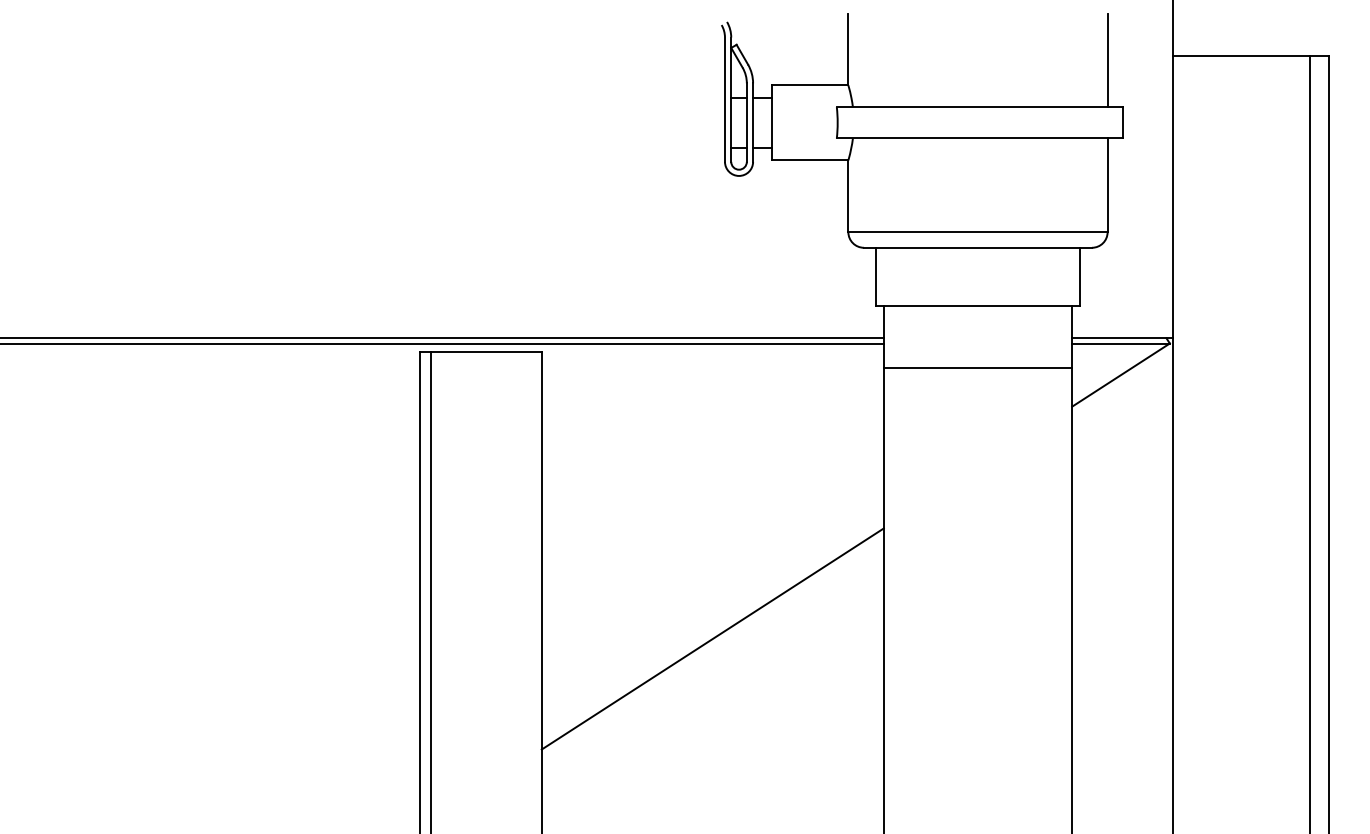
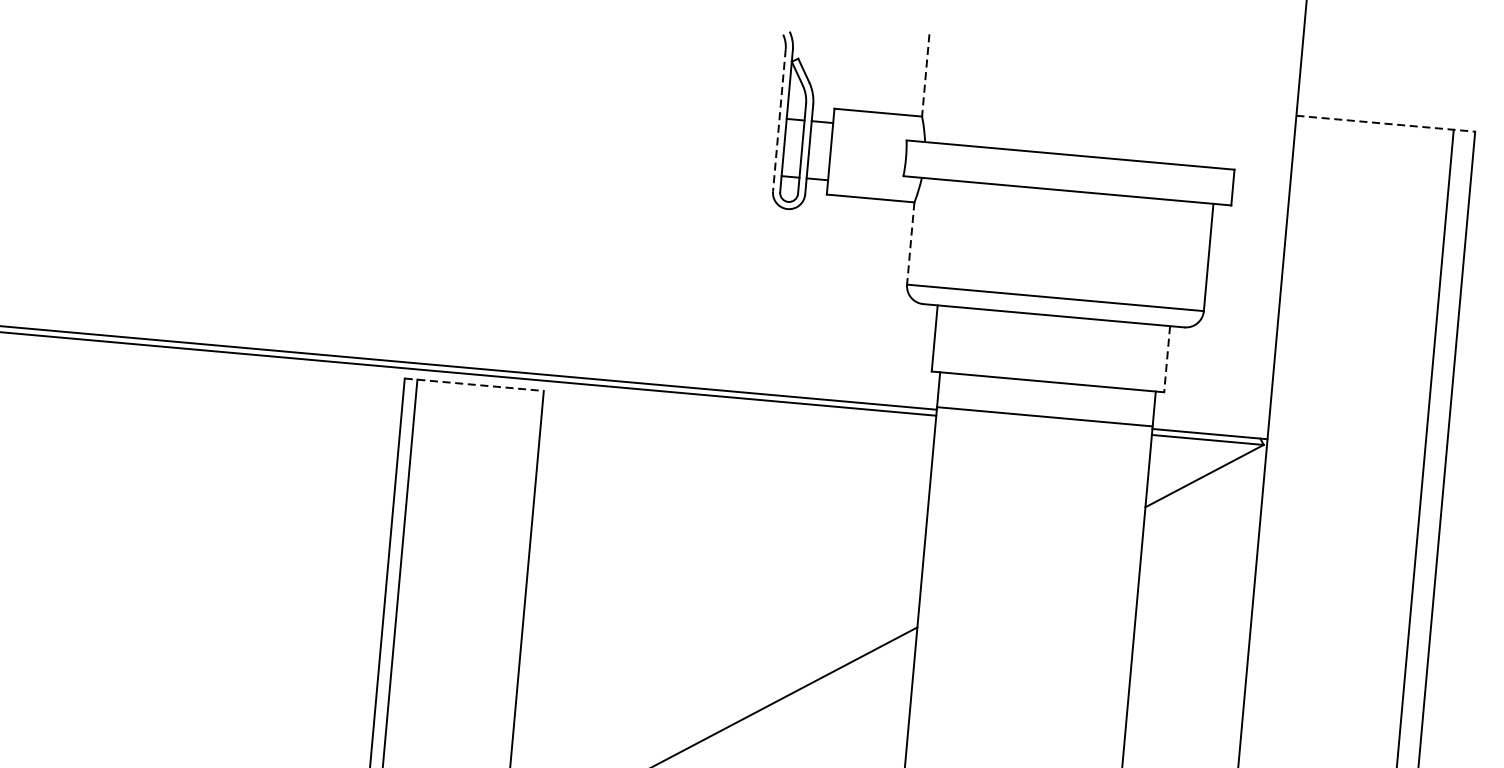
line: (848, 49) -> (925, 75), solid -> dashed
line: (1251, 55) -> (1386, 123), solid -> dashed
line: (1107, 60) -> (1221, 114), removed
line: (724, 100) -> (778, 121), solid -> dashed
line: (848, 196) -> (910, 243), solid -> dashed
line: (1079, 276) -> (1167, 358), solid -> dashed
line: (481, 352) -> (474, 384), solid -> dashed
line: (977, 368) -> (1044, 417), moved

